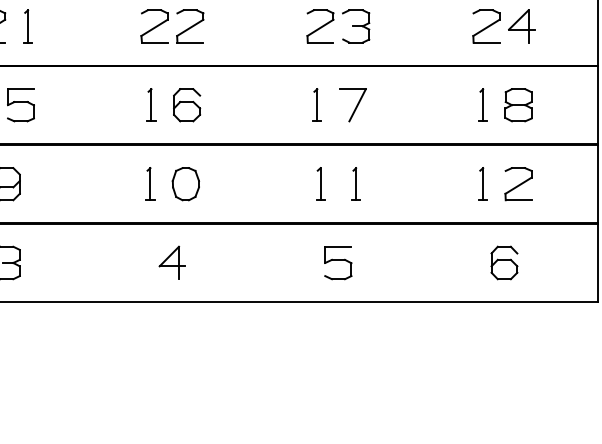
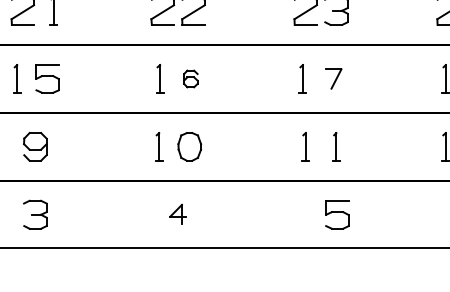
part: (187, 105) -> (191, 79), size x0.6
part: (352, 105) -> (333, 79), size x0.7
part: (171, 262) -> (177, 214), size x0.7
part: (338, 263) -> (337, 215), moved

